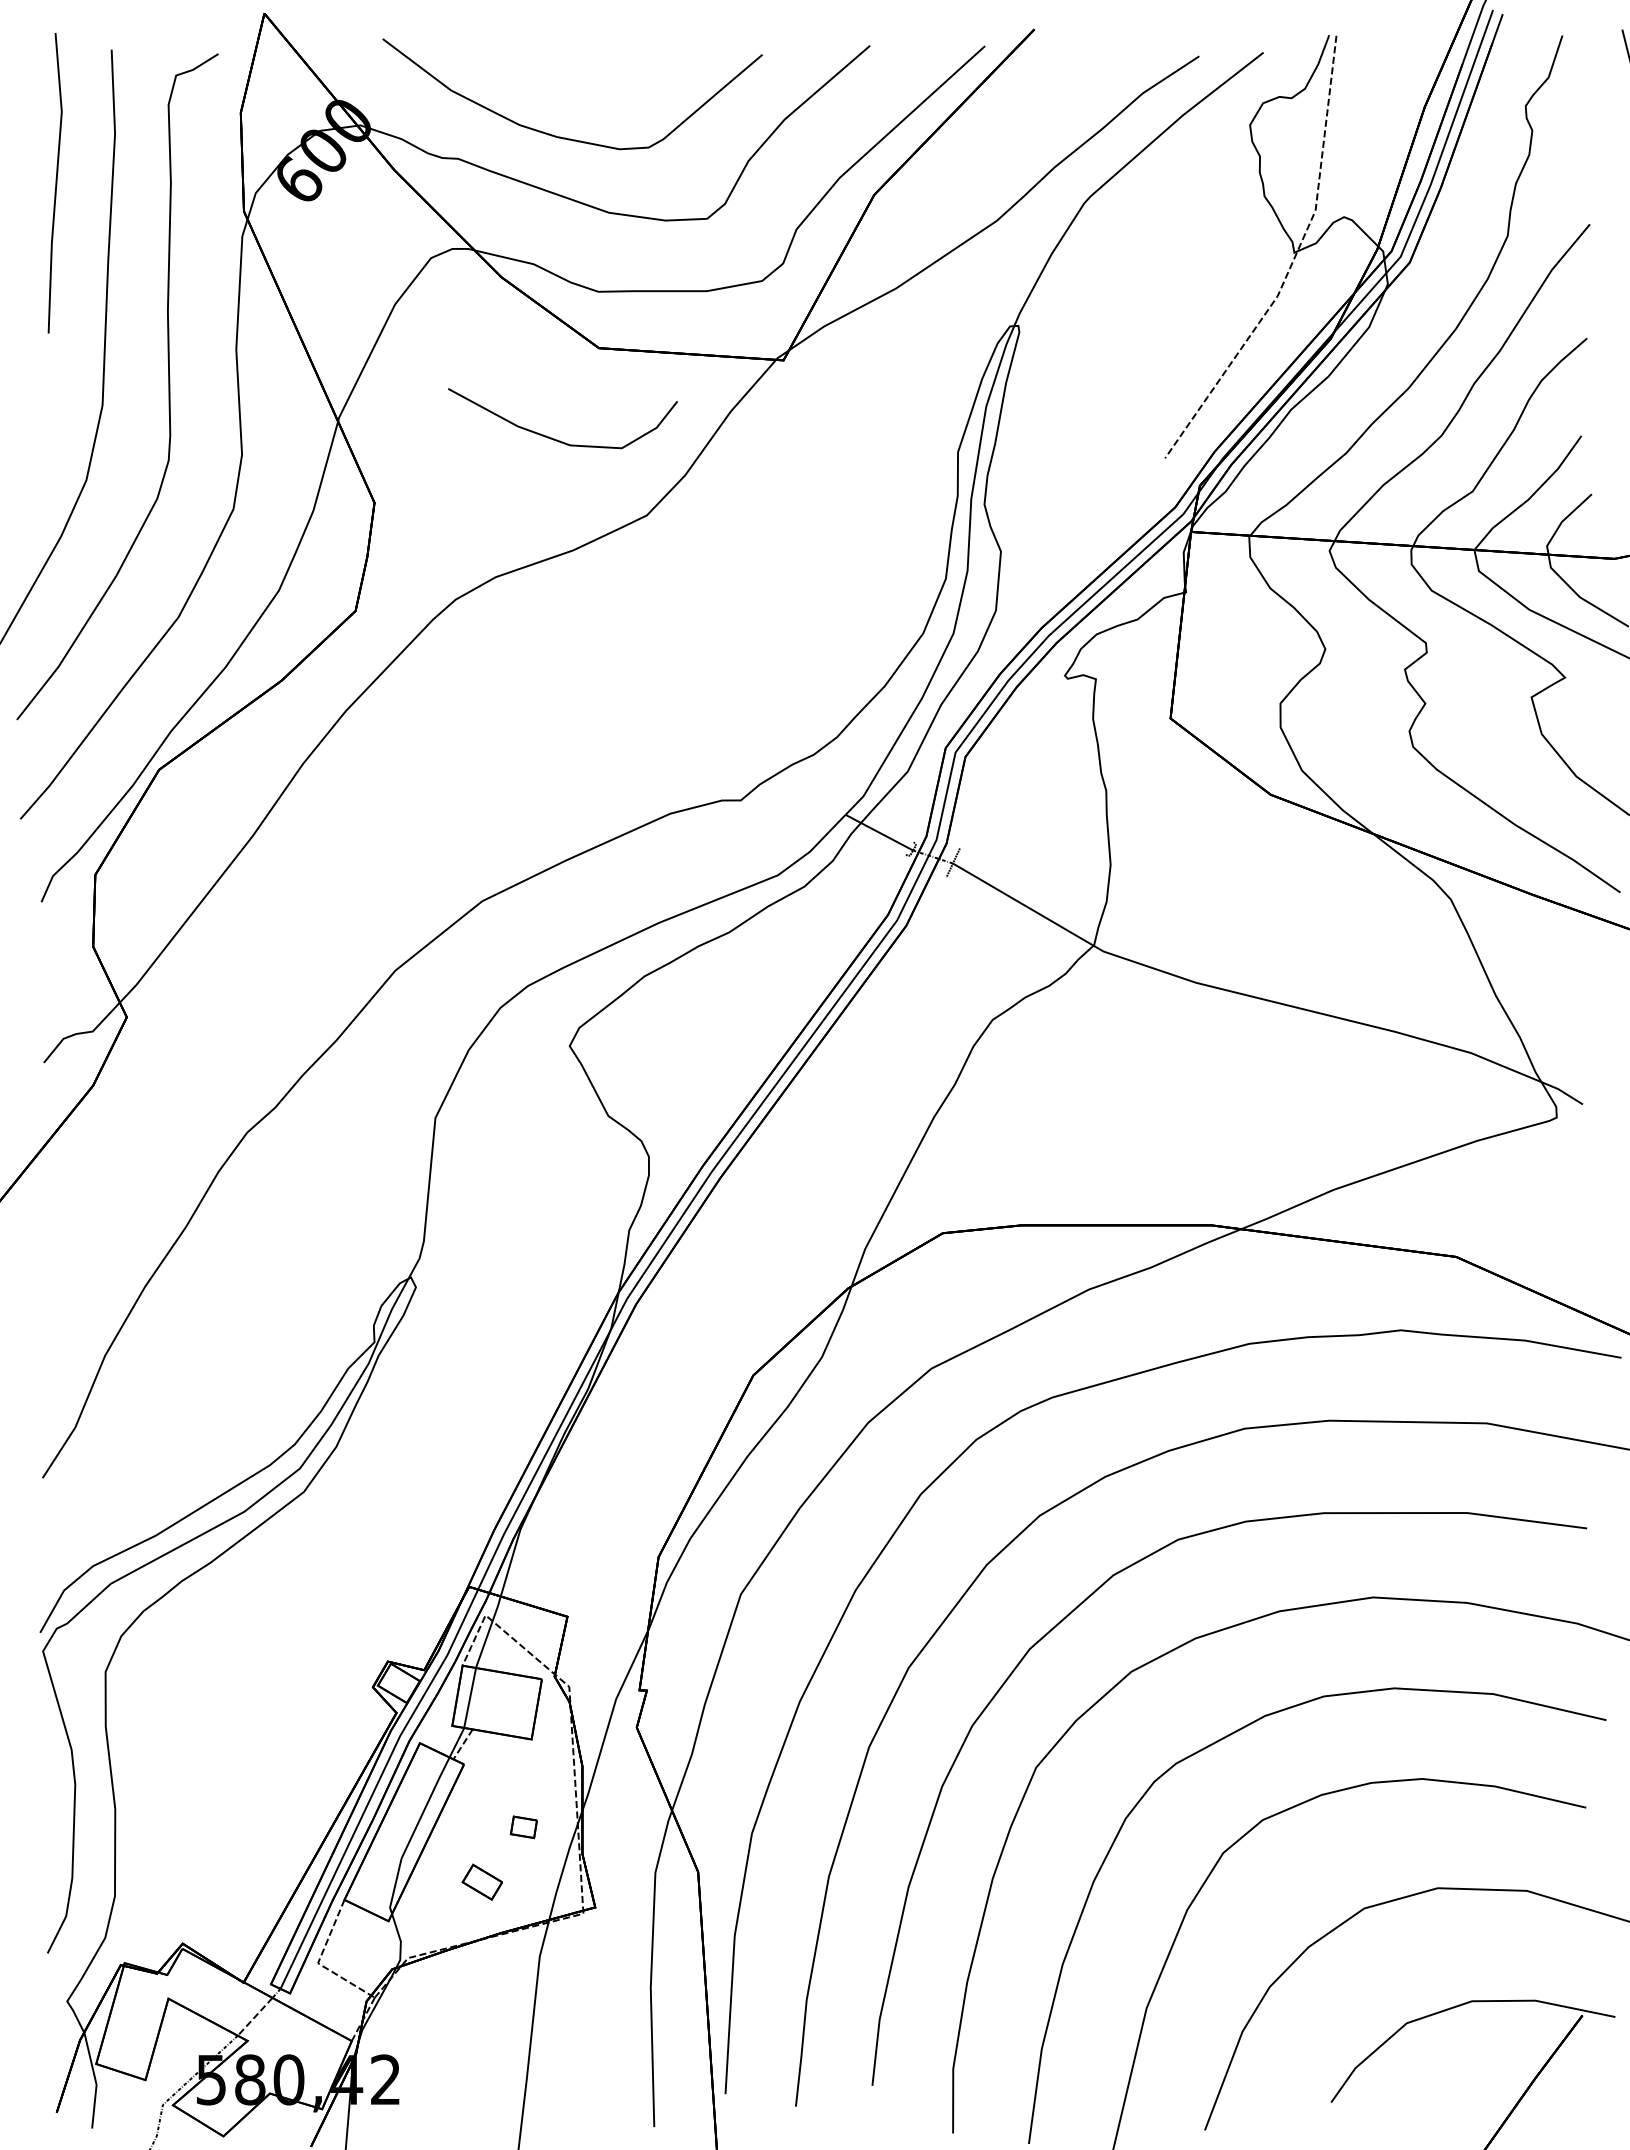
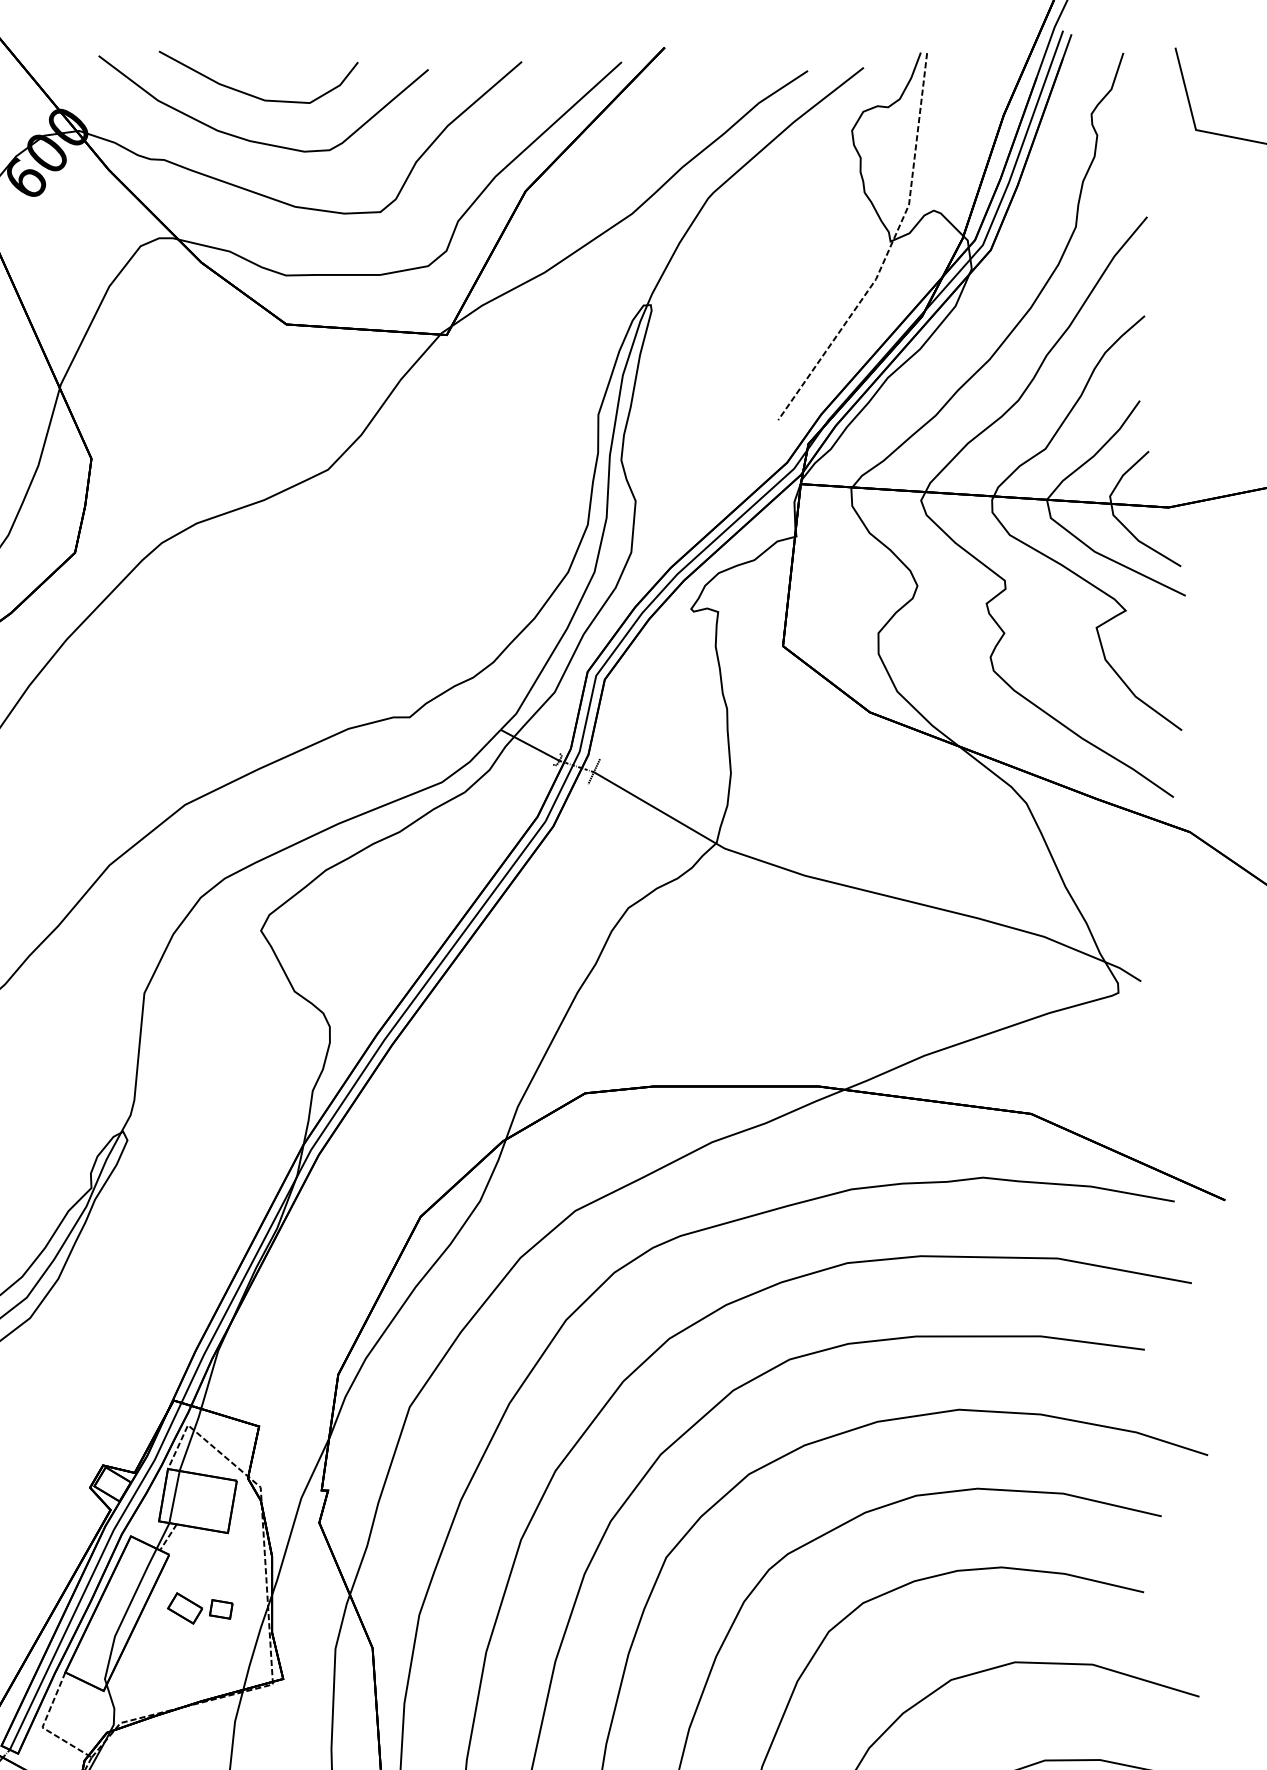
curve: (554, 438) -> (251, 94), moved
part: (481, 1881) -> (184, 1607), moved

